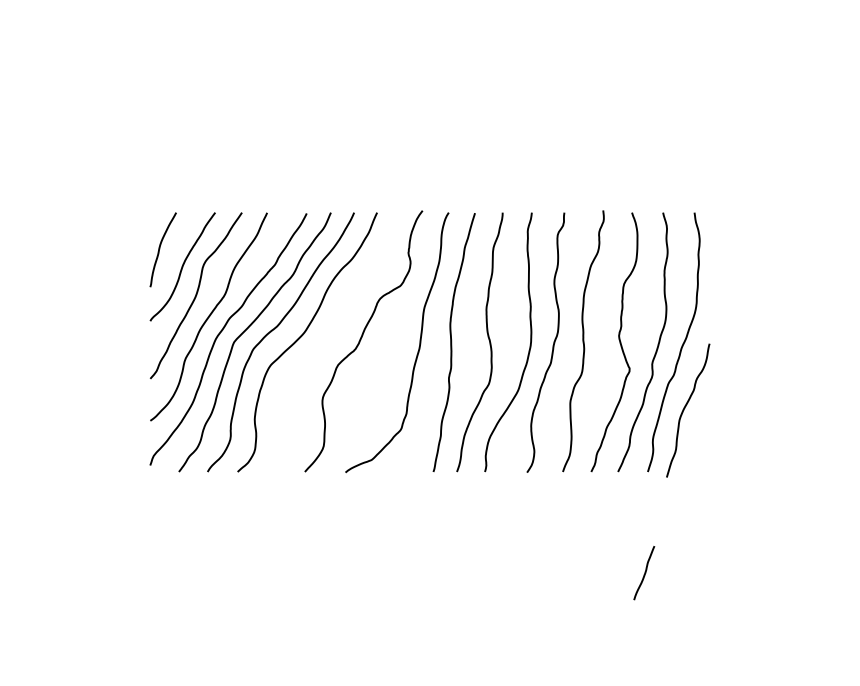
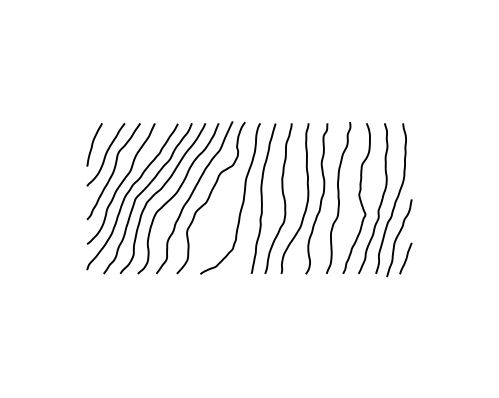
curve: (331, 336) -> (192, 195), added
line: (643, 572) -> (405, 258), moved

